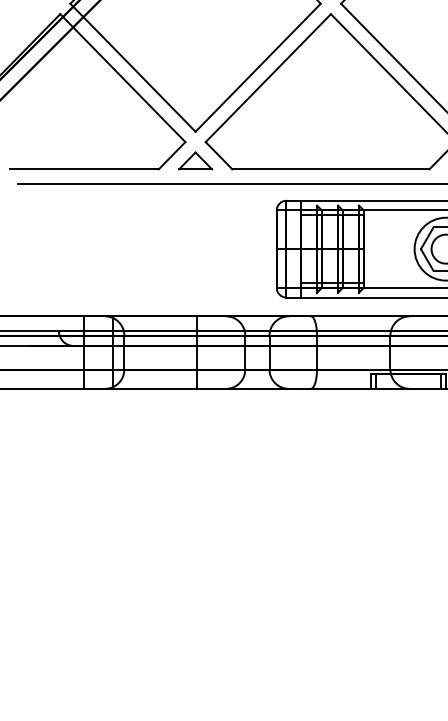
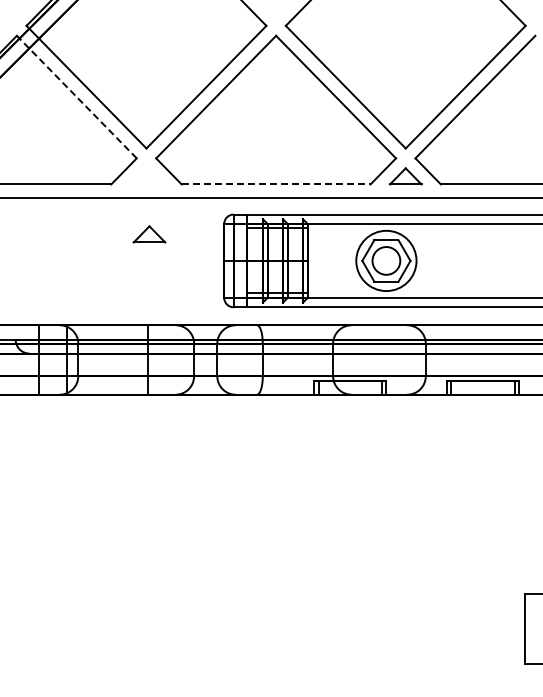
line: (122, 78) -> (76, 97), solid -> dashed
part: (195, 161) -> (149, 234), moved
line: (331, 169) -> (276, 184), solid -> dashed

